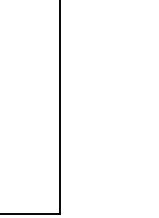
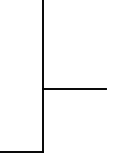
line: (103, 125) -> (73, 89), added

